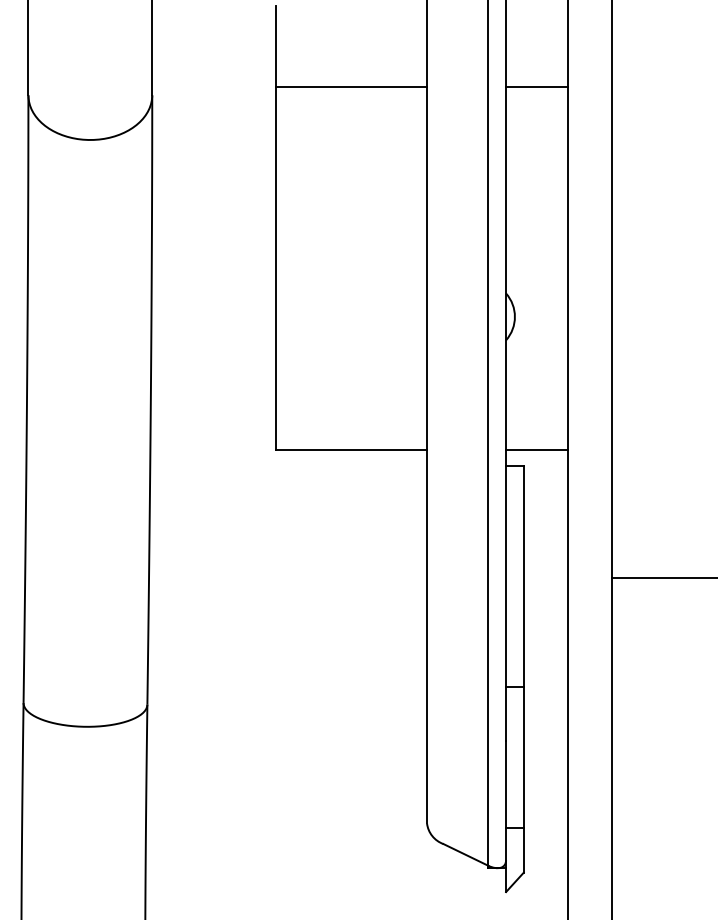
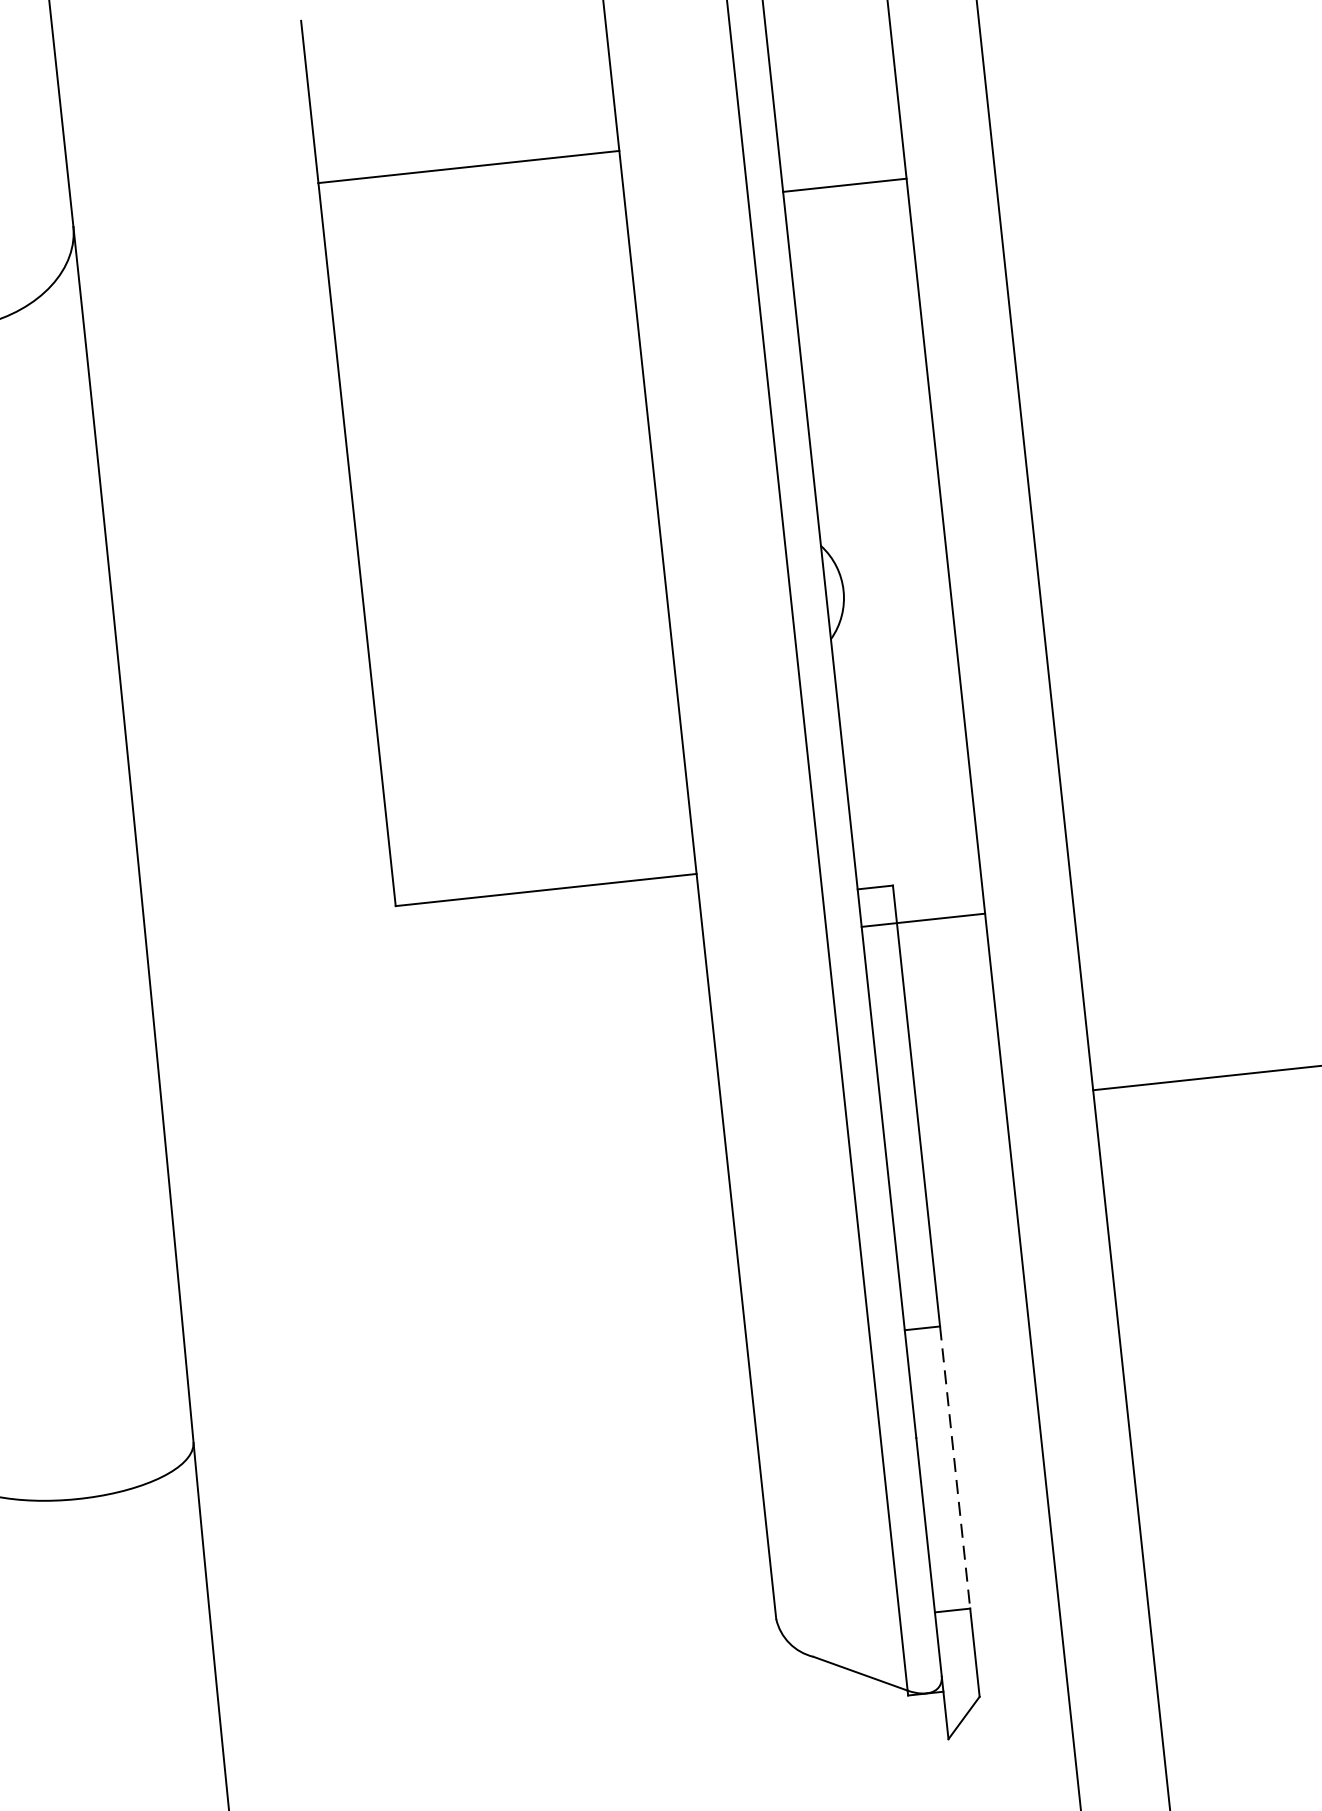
line: (537, 86) -> (845, 184), moved
line: (537, 449) -> (924, 920), moved
line: (523, 757) -> (954, 1467), solid -> dashed

